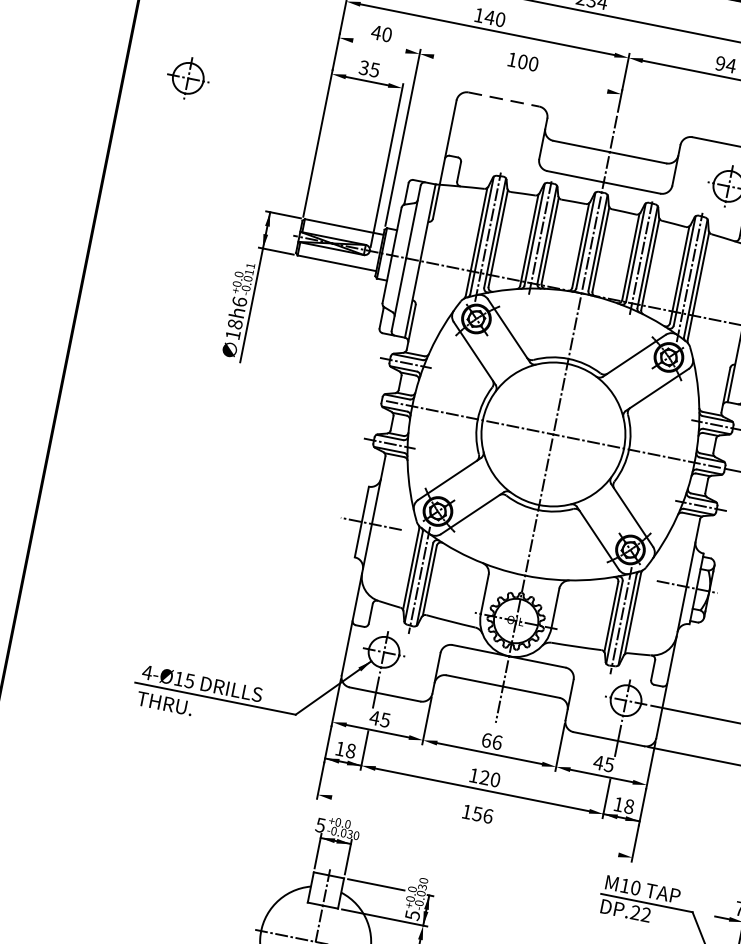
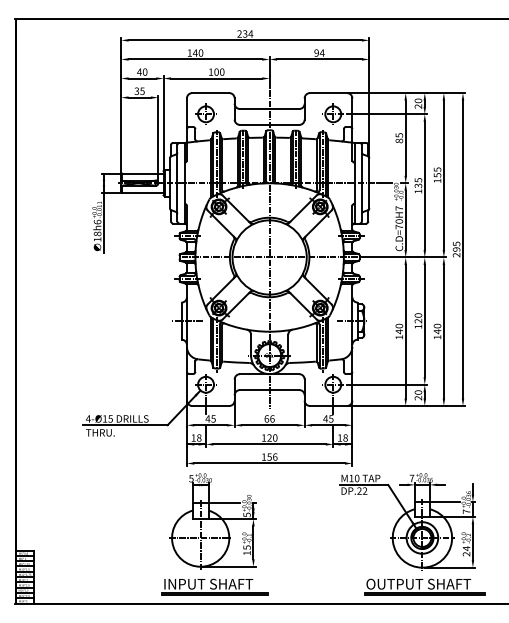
line: (379, 45) -> (142, 78), added
line: (520, 73) -> (216, 78), added
part: (187, 76) -> (205, 113), moved
line: (503, 100) -> (210, 93), dashed -> solid
line: (474, 826) -> (269, 463), added

